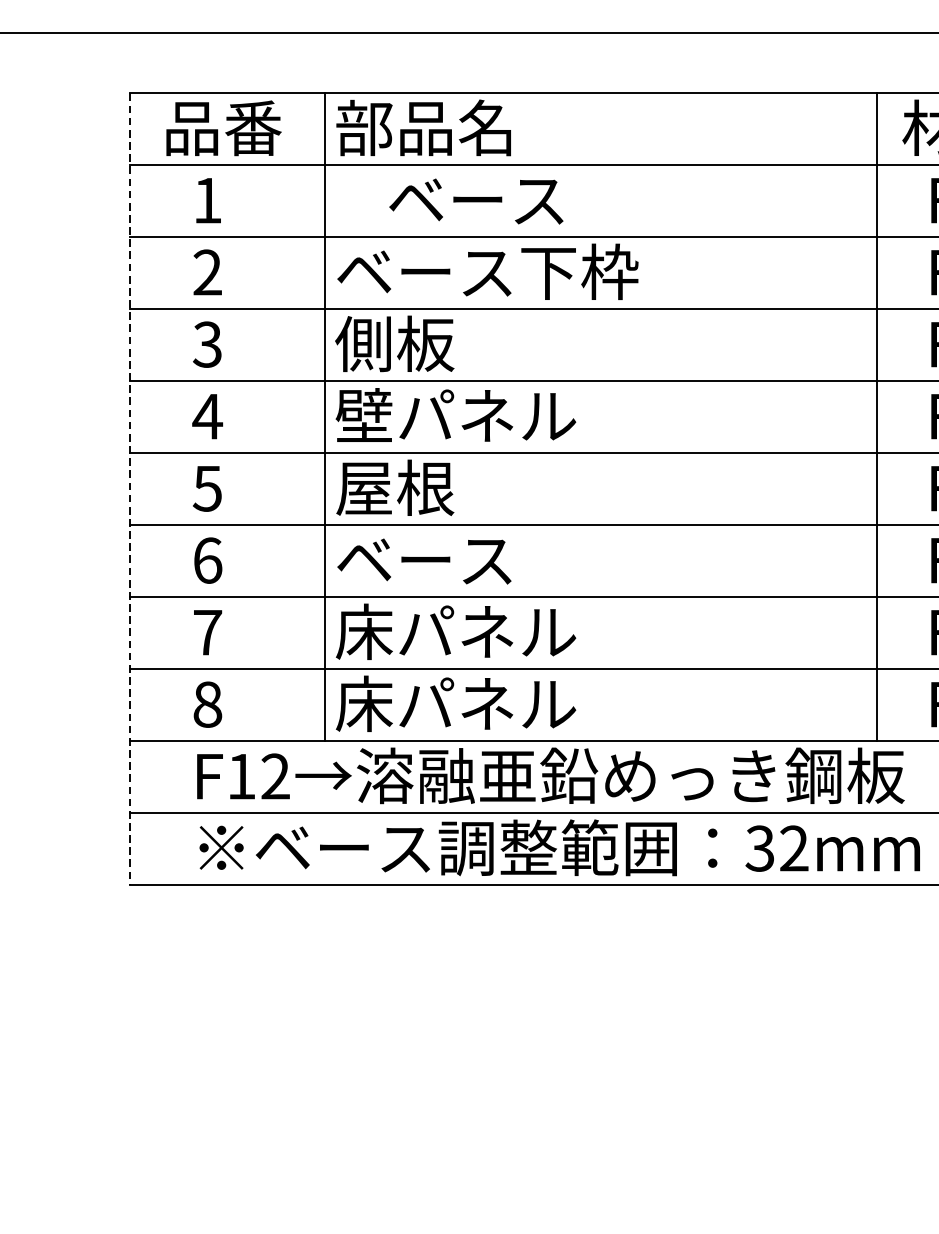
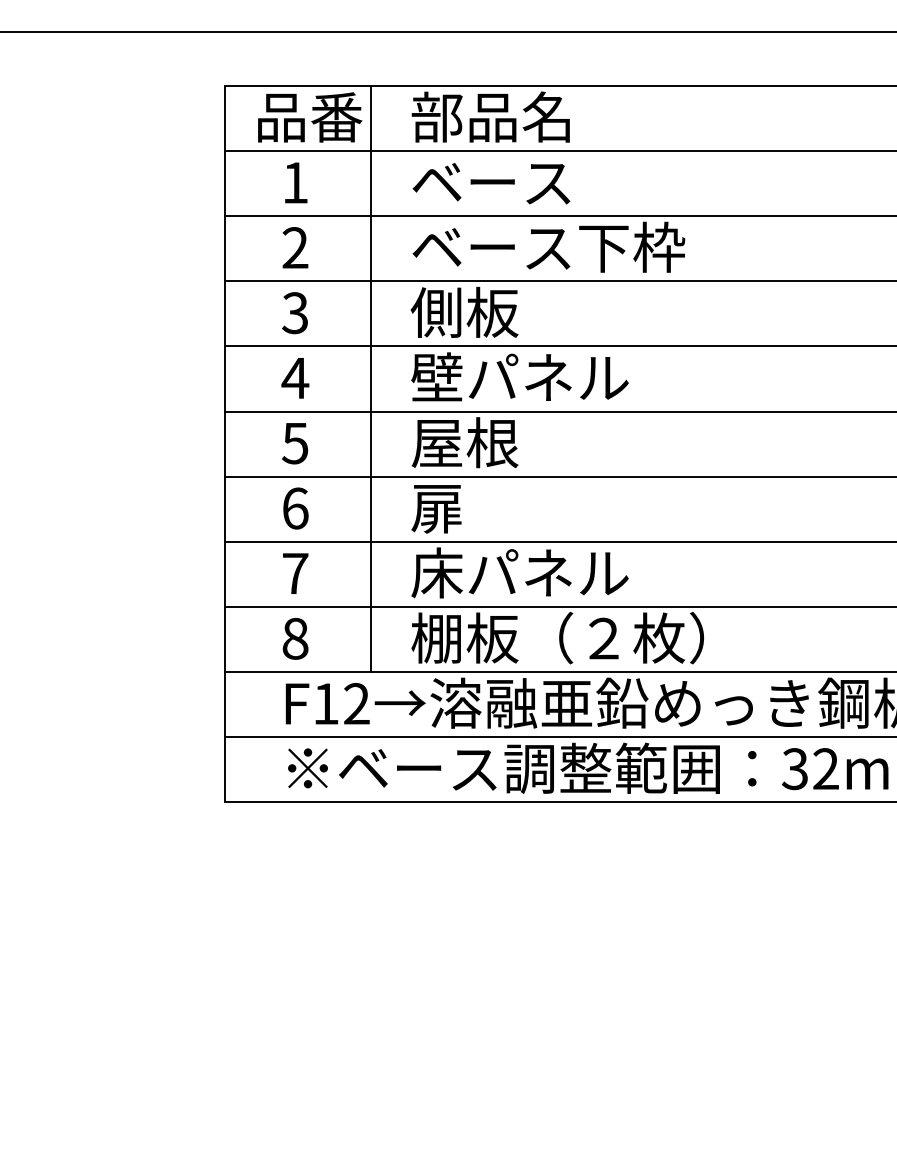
text: (476, 201) -> (491, 183), moved
line: (324, 416) -> (371, 378), moved
line: (129, 489) -> (224, 444), dashed -> solid
text: (423, 561) -> (490, 509), ベース -> 扉
text: (497, 703) -> (557, 637), 床パネル -> 棚板（２枚）

